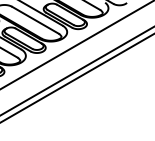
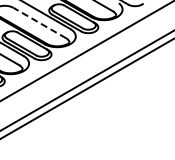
line: (35, 19) -> (39, 22), solid -> dashed

